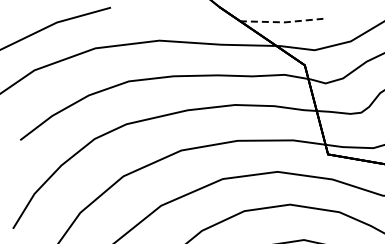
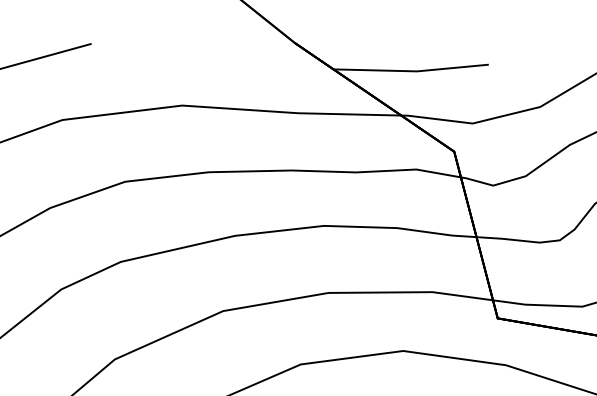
line: (282, 22) -> (412, 71), dashed -> solid

